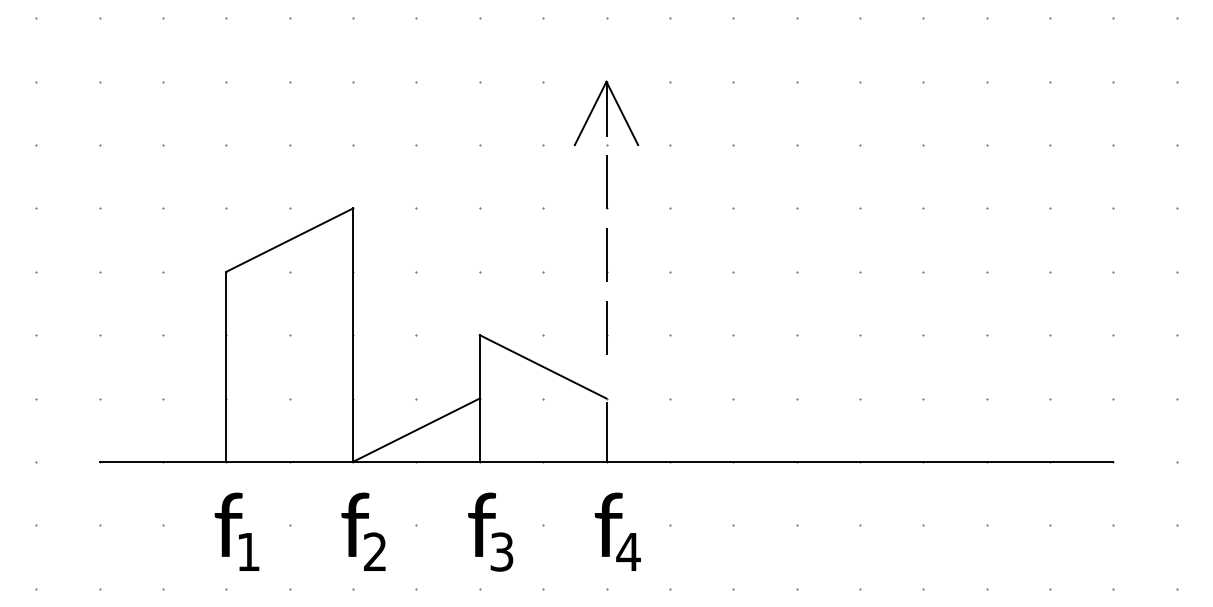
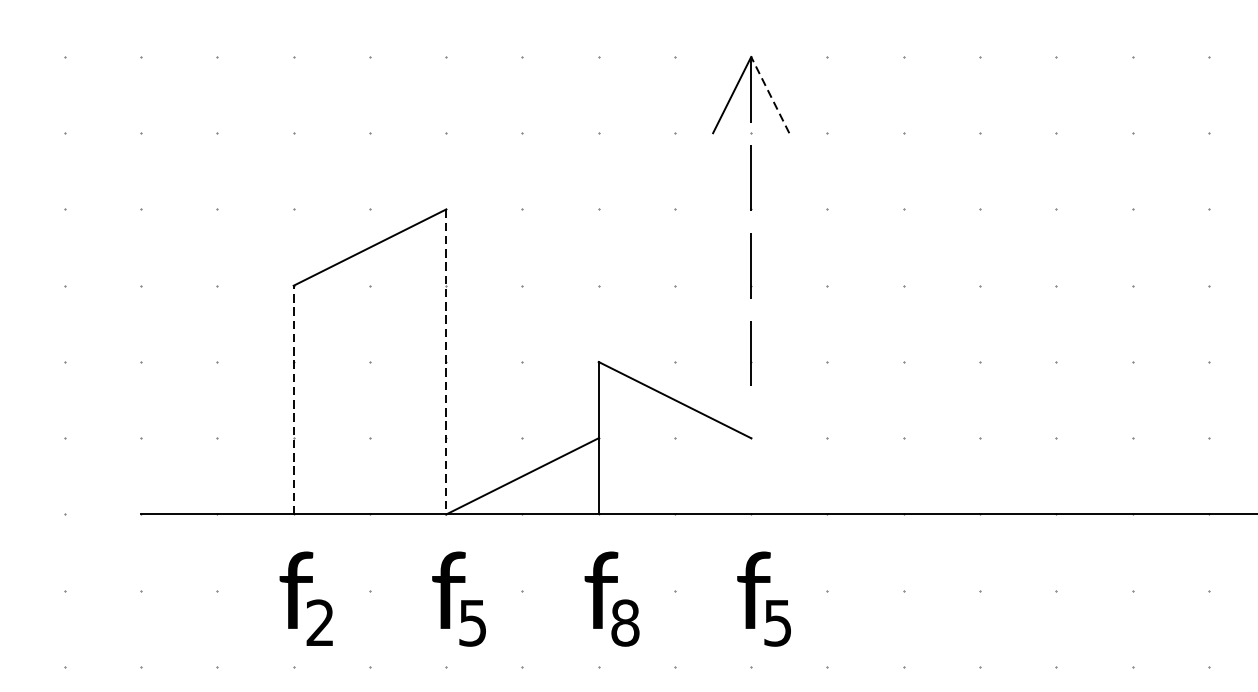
line: (622, 113) -> (770, 95), solid -> dashed
line: (353, 335) -> (446, 362), solid -> dashed
line: (226, 366) -> (293, 399), solid -> dashed
line: (606, 431) -> (751, 477), removed
text: (248, 551) -> (320, 622), 1 -> 2
text: (375, 551) -> (473, 622), 2 -> 5
text: (501, 551) -> (624, 622), 3 -> 8
text: (628, 552) -> (777, 623), 4 -> 5

